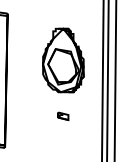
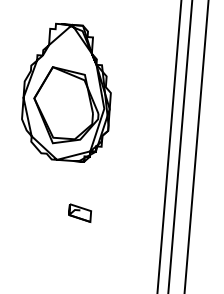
part: (63, 60) -> (67, 92), moved

